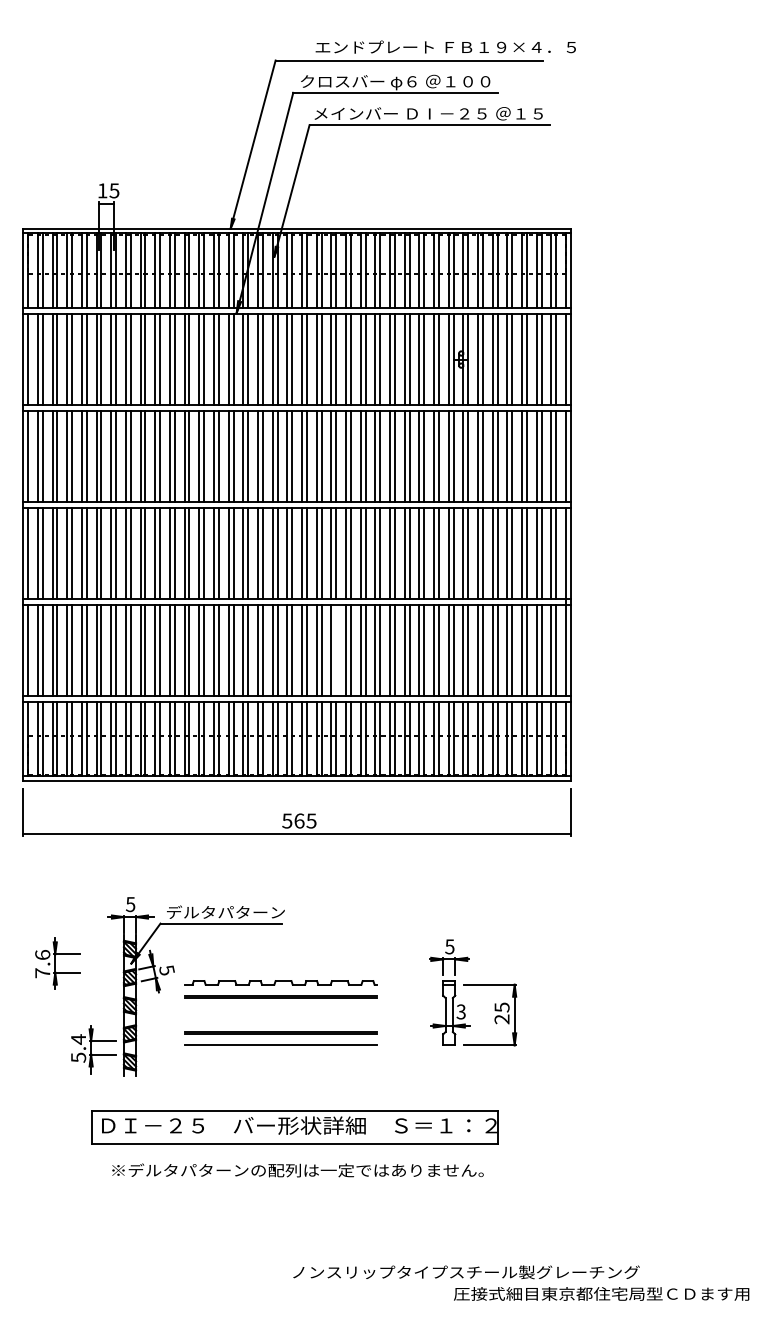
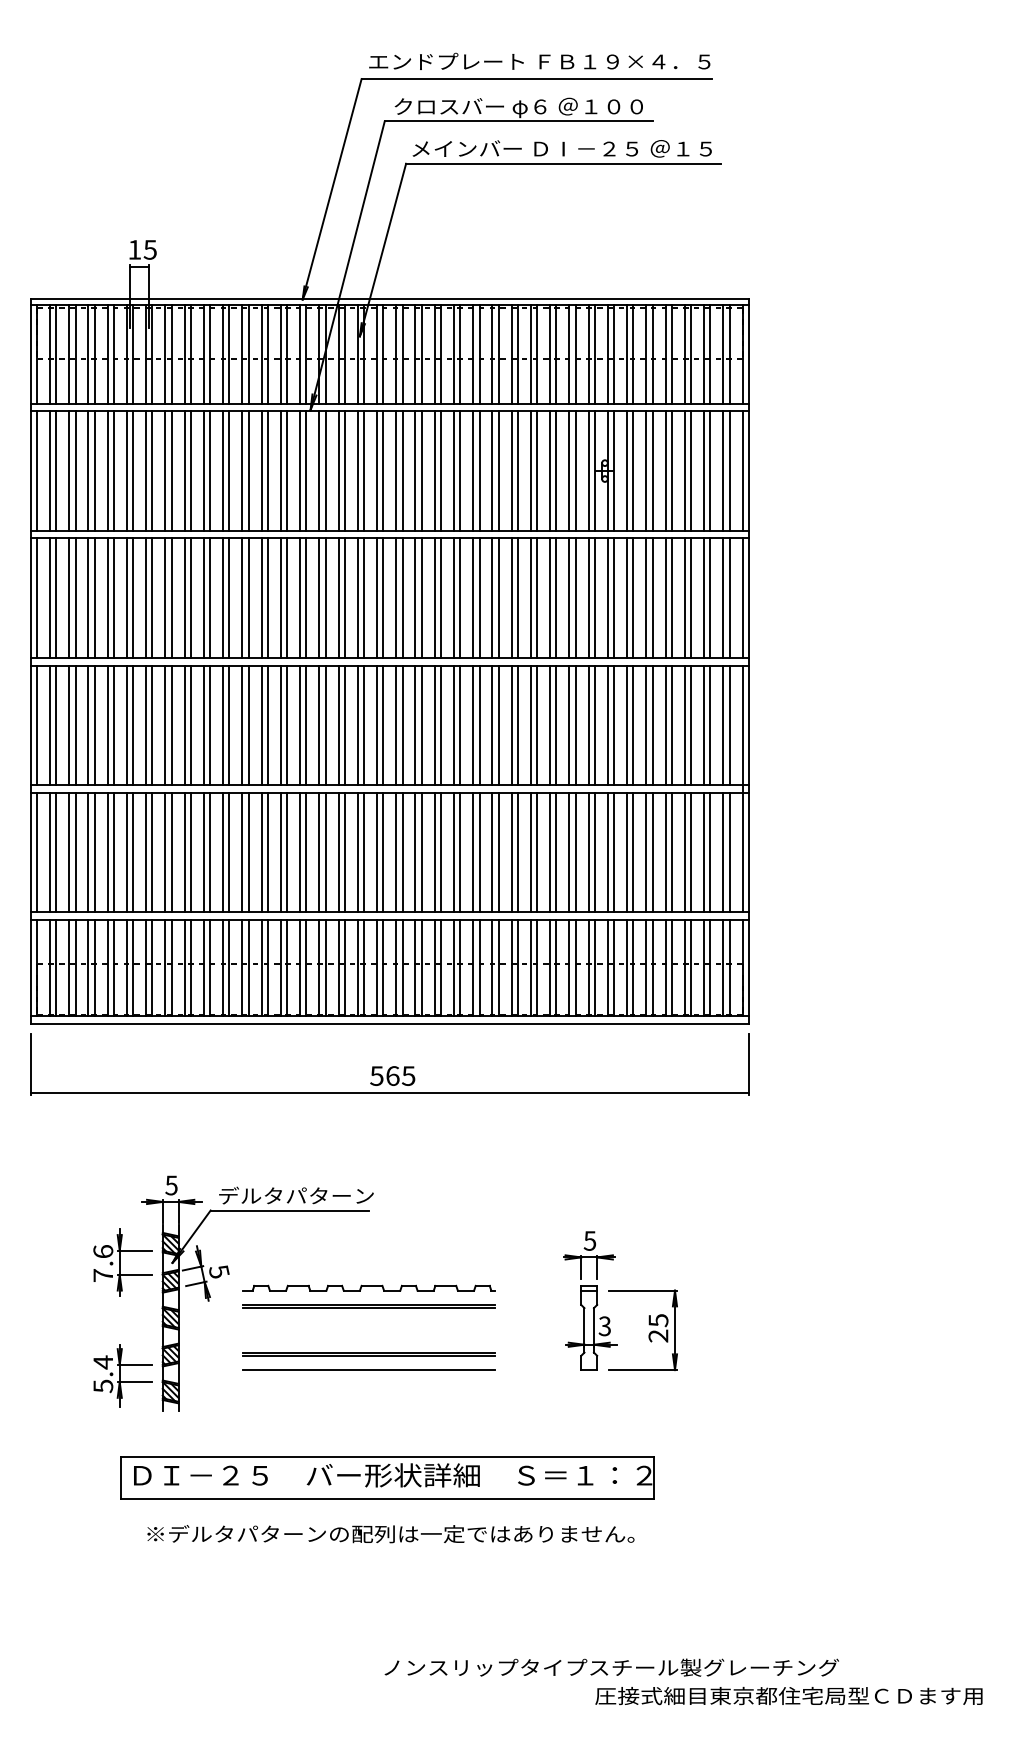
text: (445, 46) -> (539, 60), moved
line: (336, 650) -> (441, 852), added
part: (57, 963) -> (122, 1262), moved

